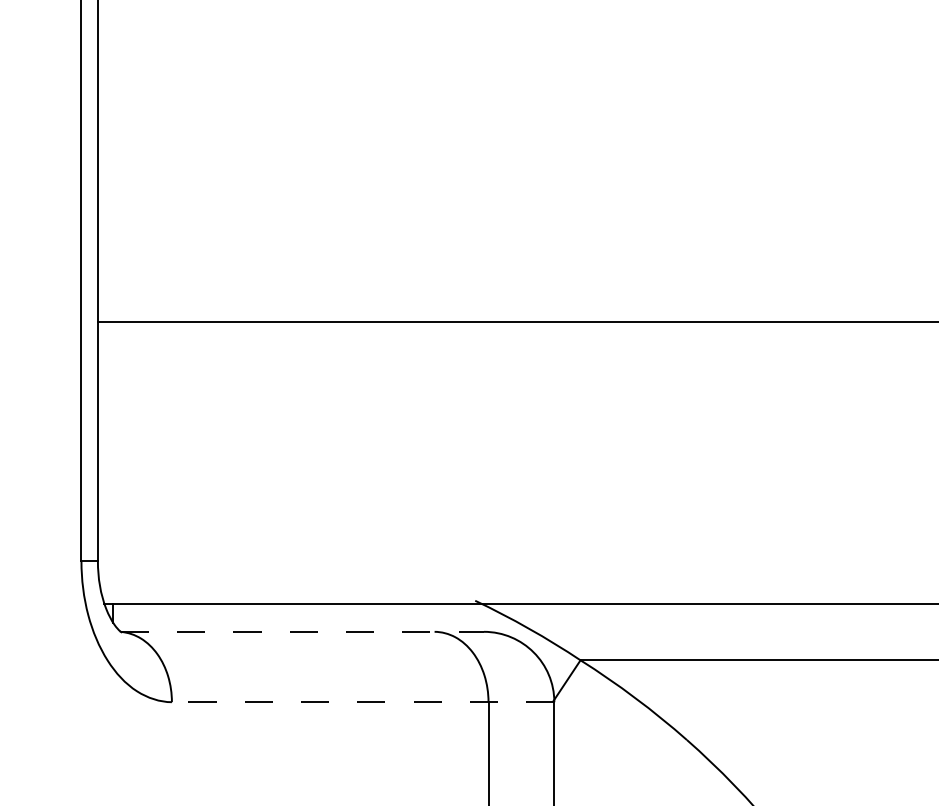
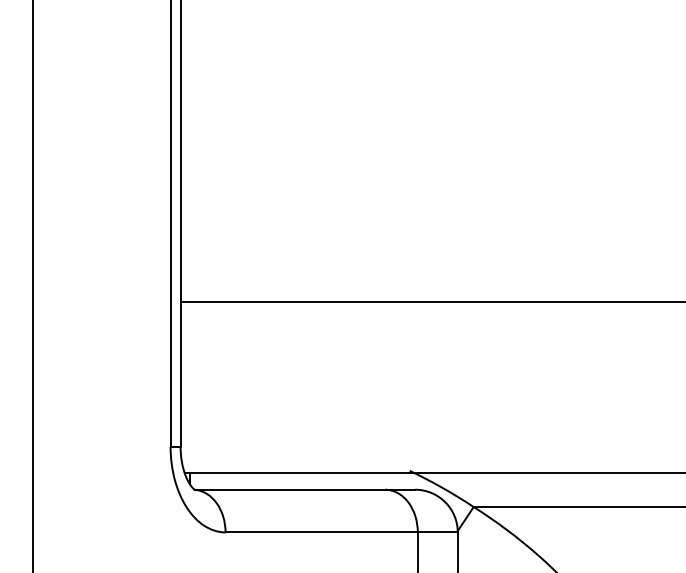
line: (303, 631) -> (305, 489), dashed -> solid
line: (362, 702) -> (341, 532), dashed -> solid

